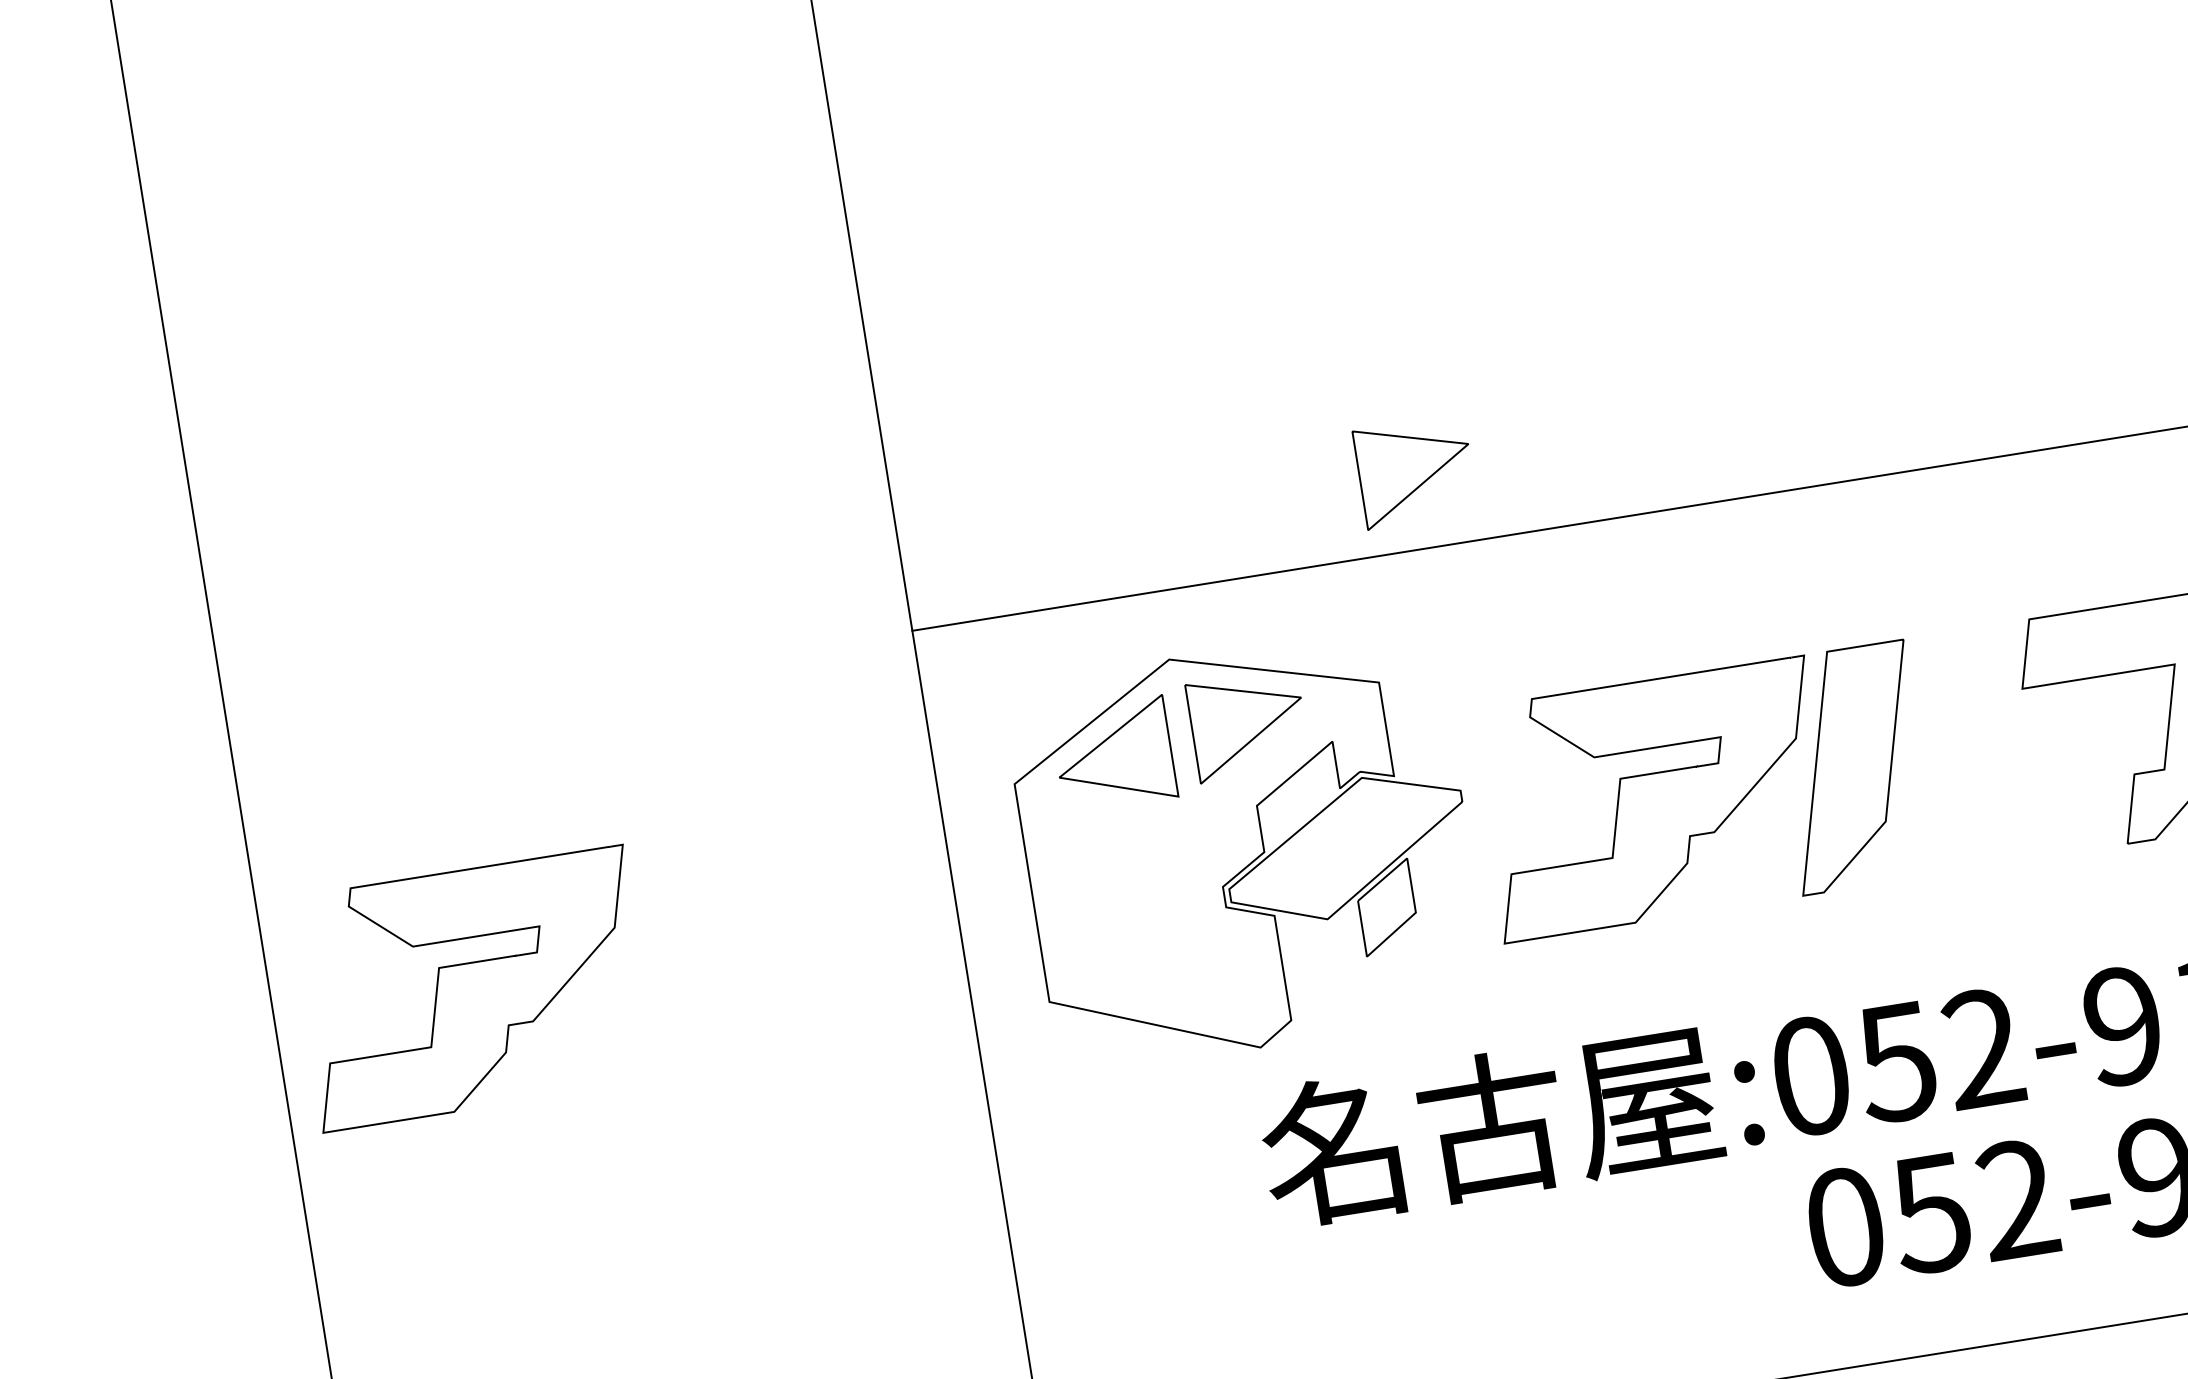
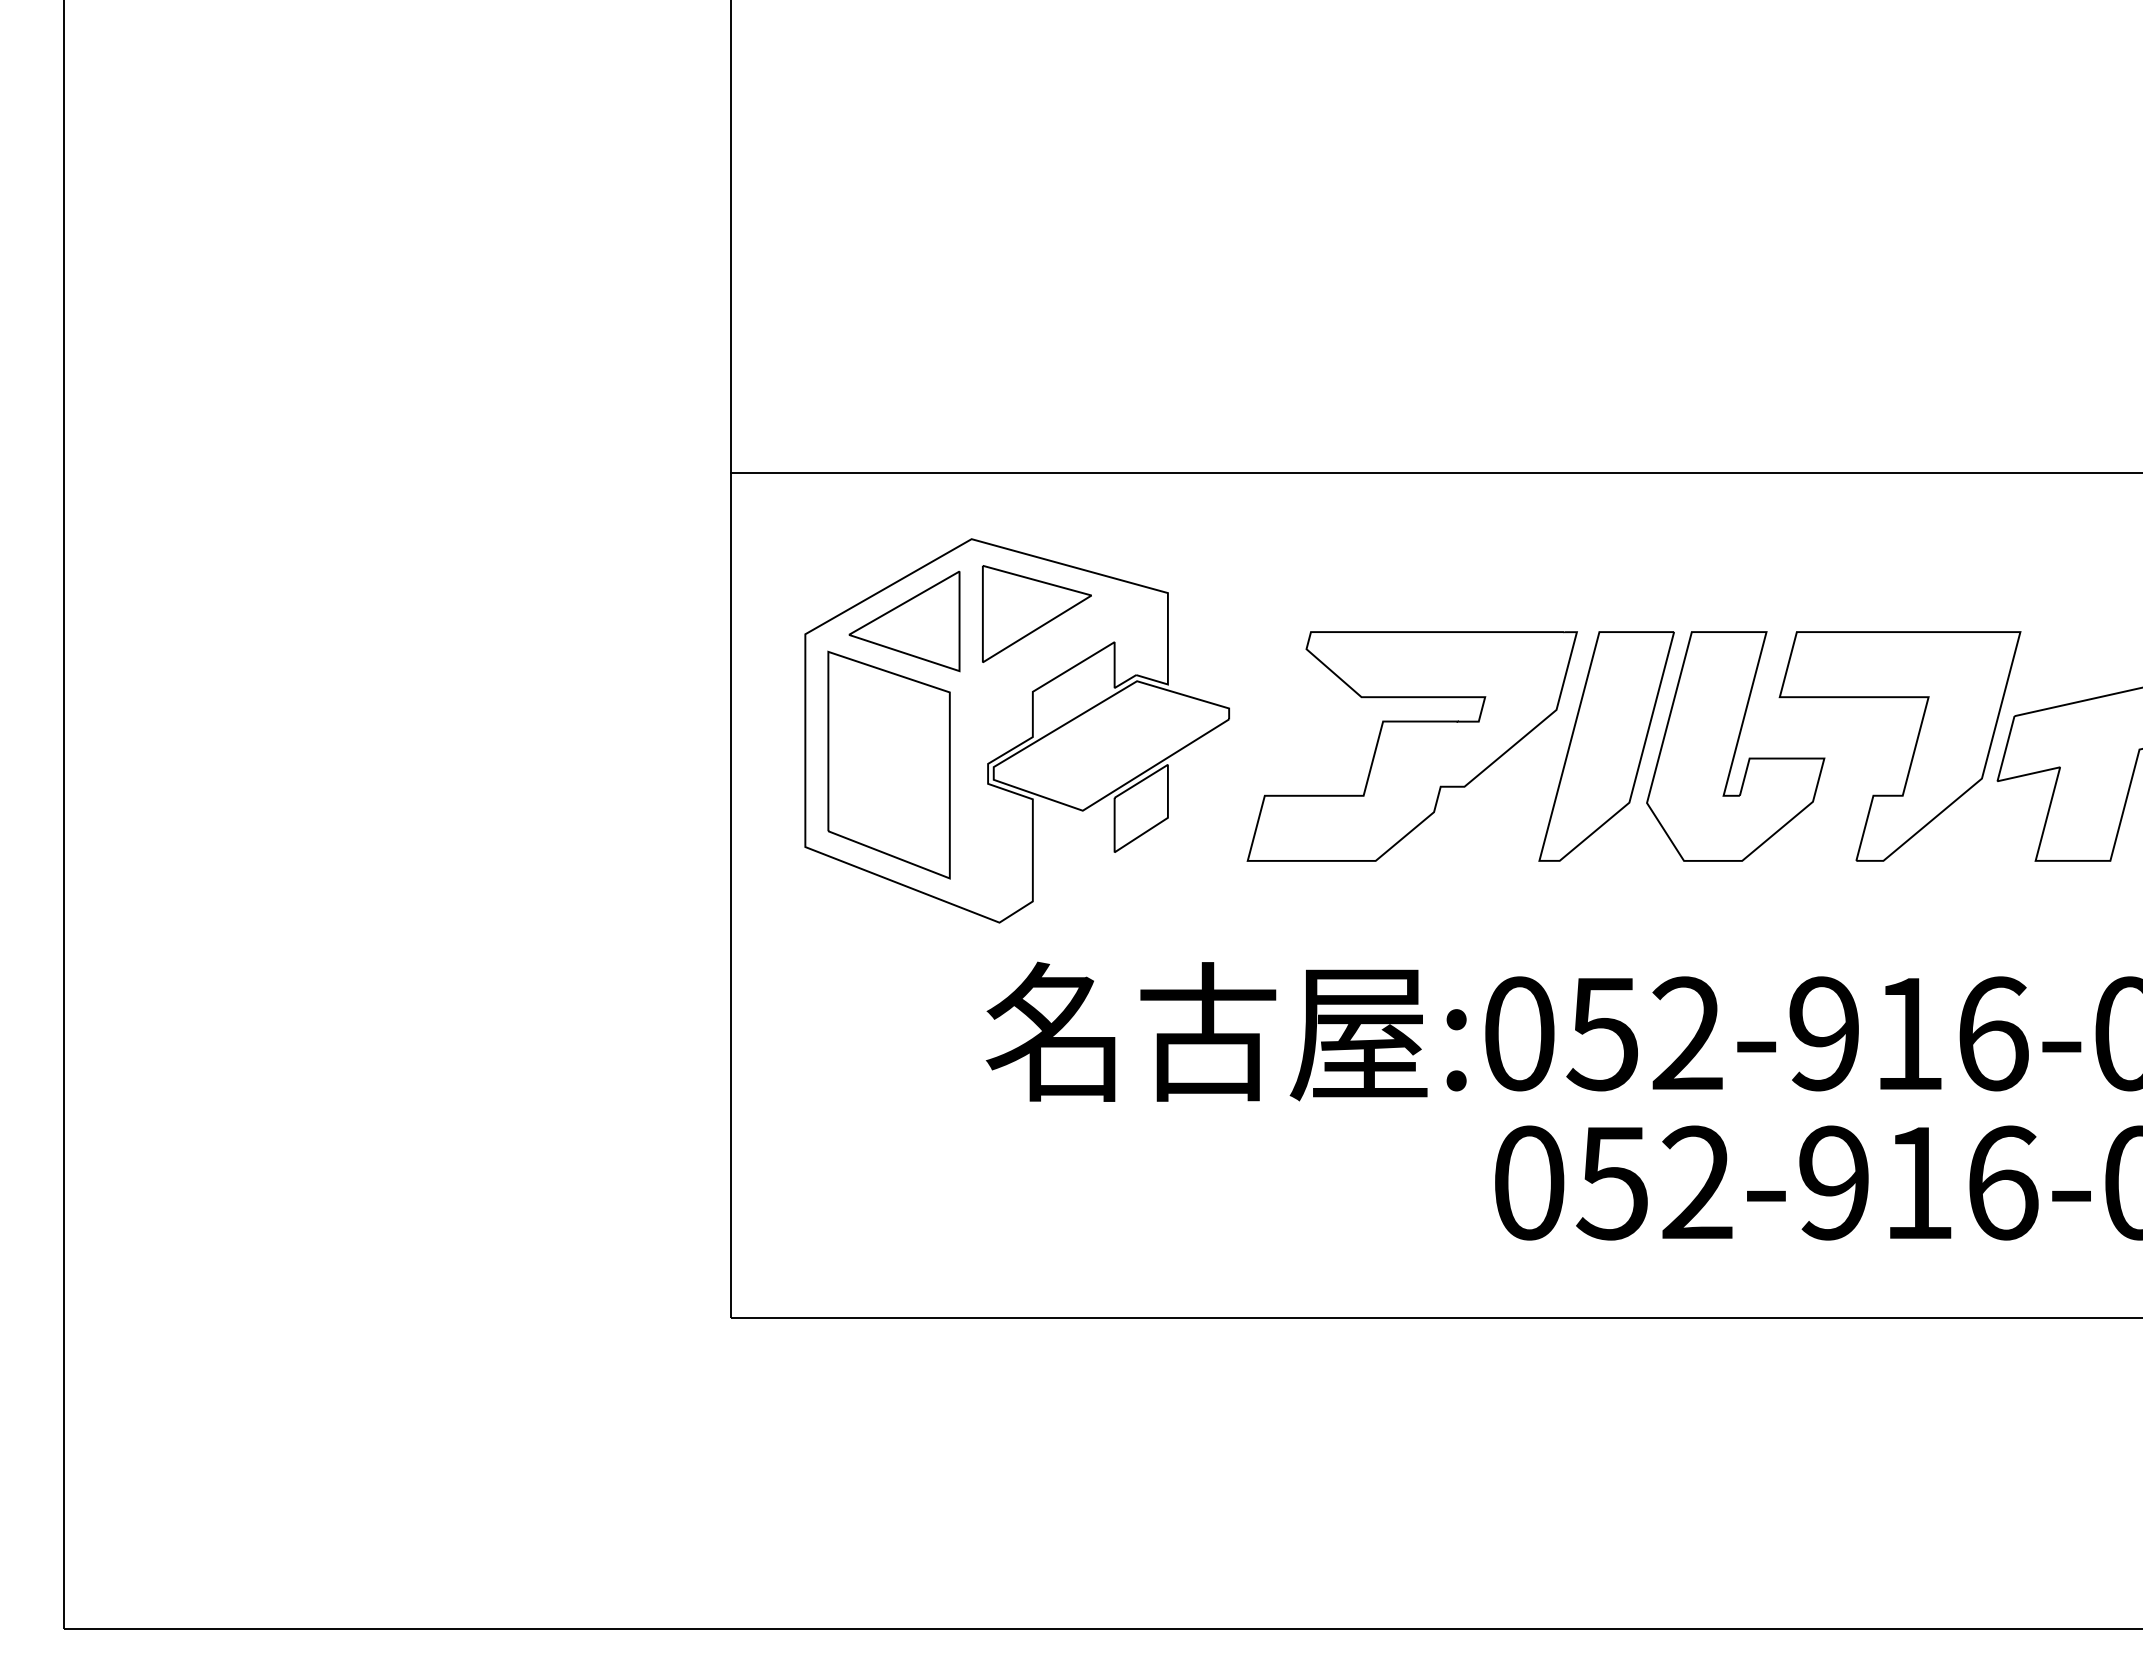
part: (1415, 471) -> (1234, 397), removed
part: (1985, 746) -> (1735, 746), added
part: (1121, 903) -> (888, 764), added
part: (472, 988) -> (257, 746), removed

